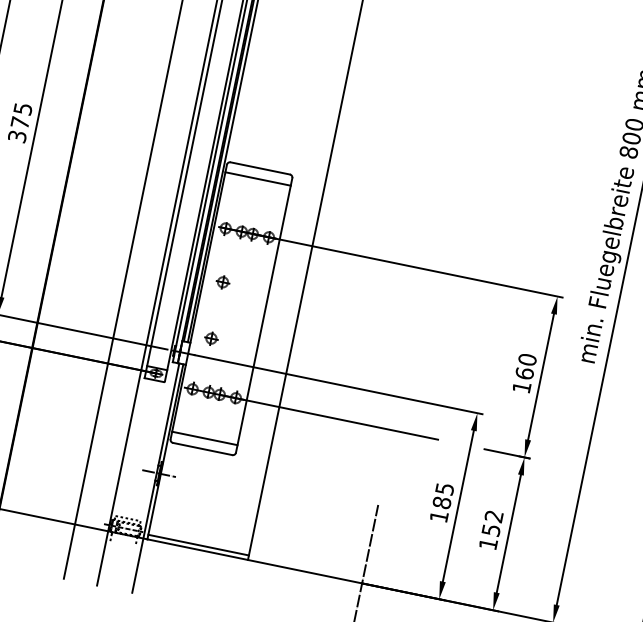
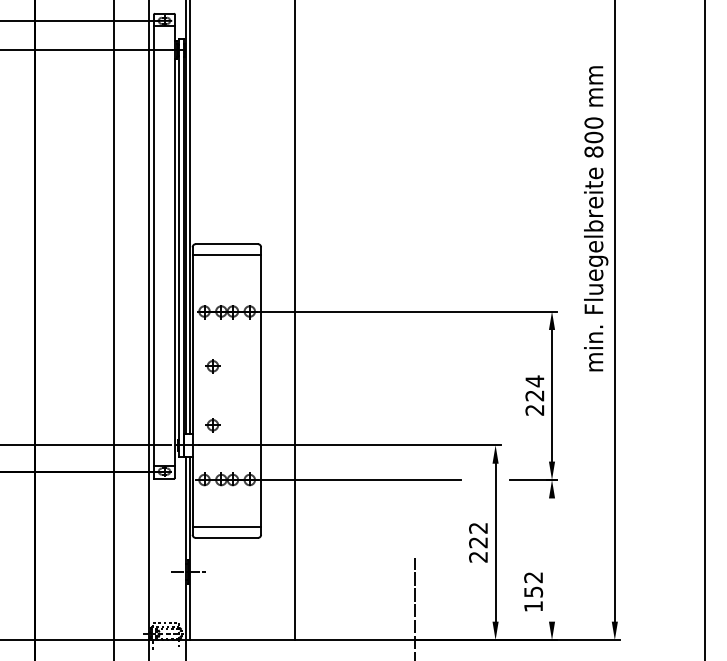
text: (524, 373) -> (534, 395), 160 -> 224
text: (442, 502) -> (478, 542), 185 -> 222
text: (491, 529) -> (533, 591), moved
line: (509, 533) -> (552, 559), removed
line: (198, 545) -> (242, 635), removed

